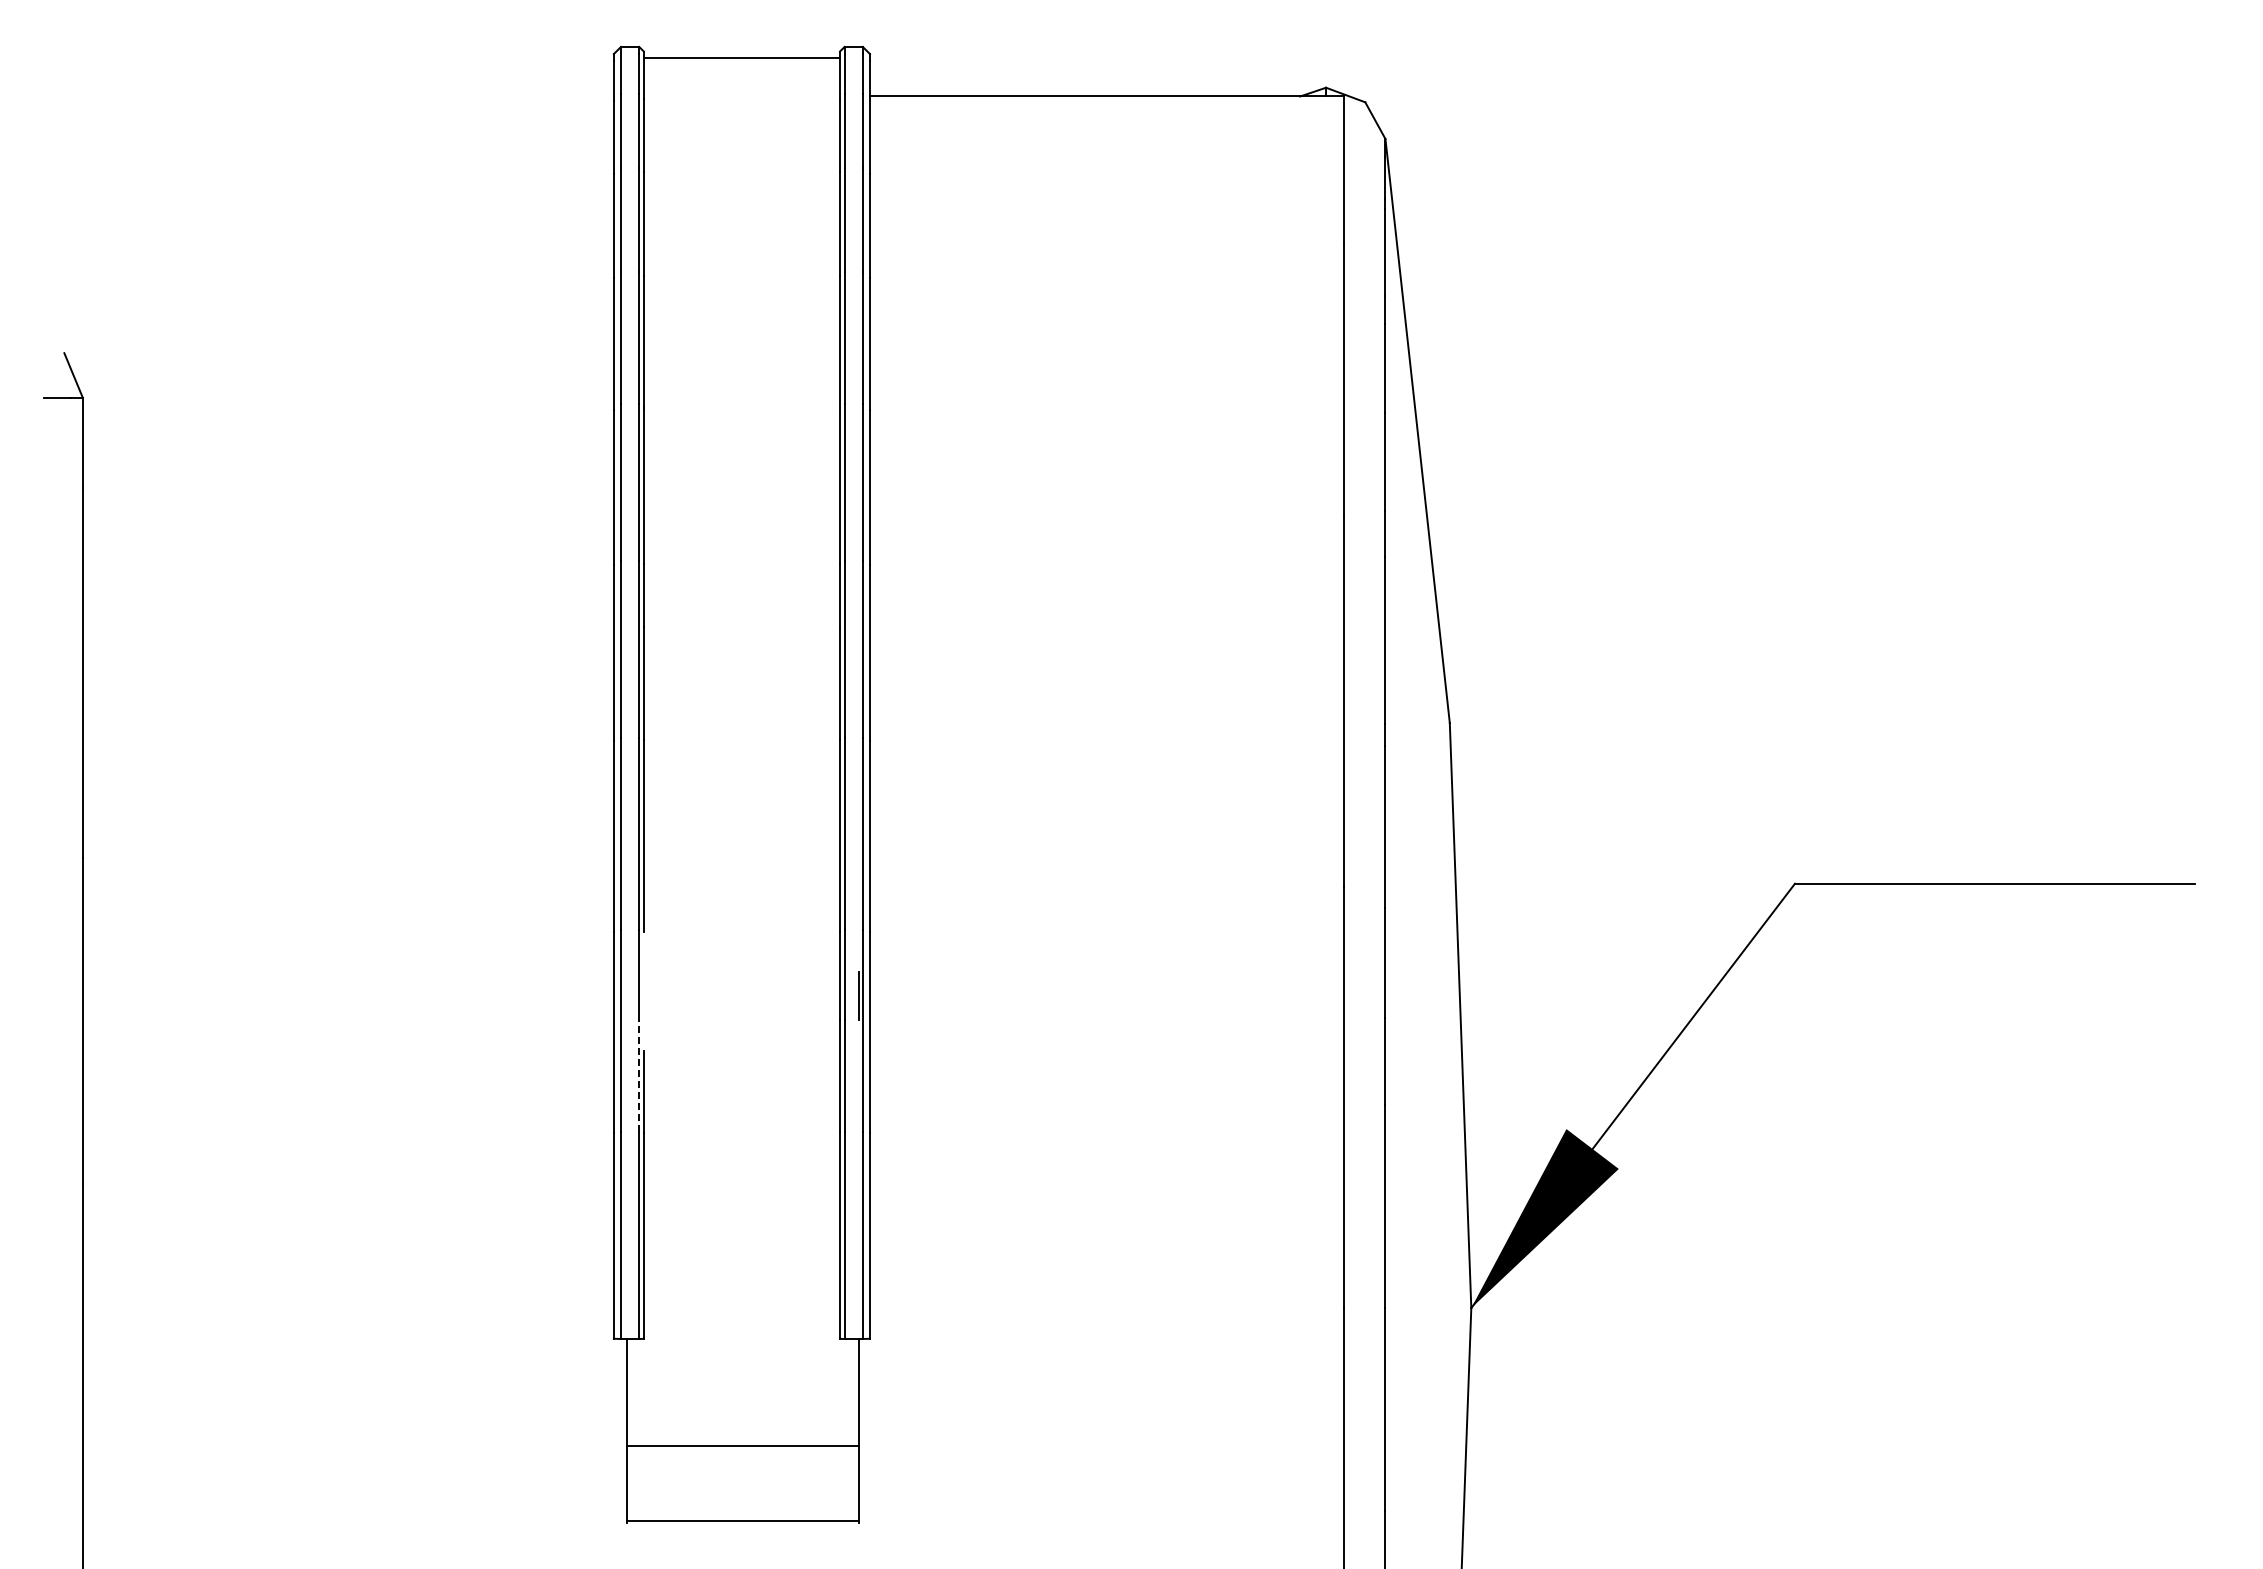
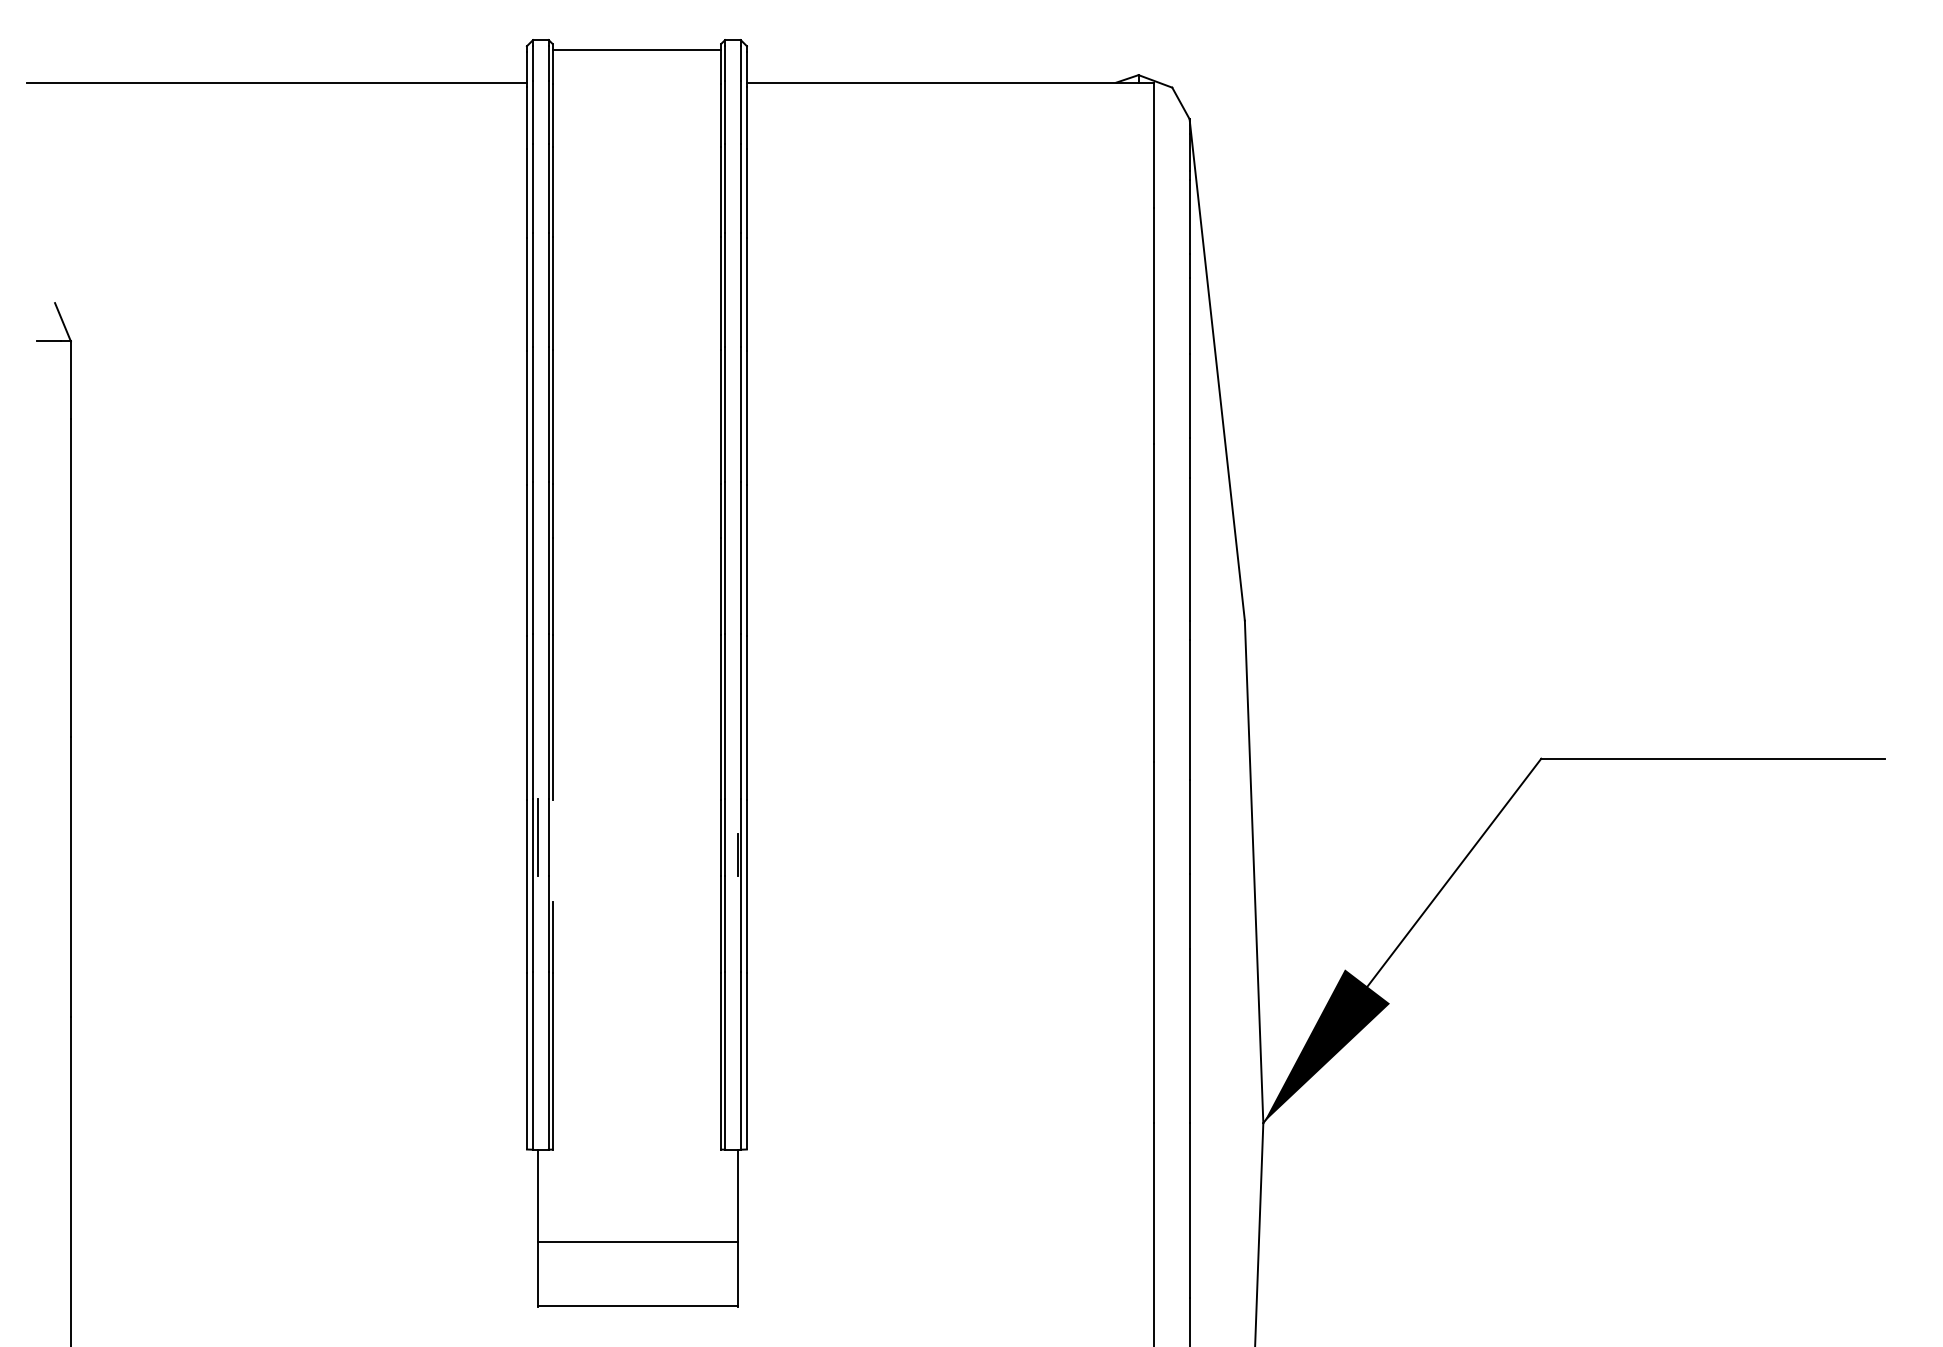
line: (322, 96) -> (276, 82), added
line: (627, 974) -> (538, 836), added
line: (639, 1075) -> (548, 923), dashed -> solid

